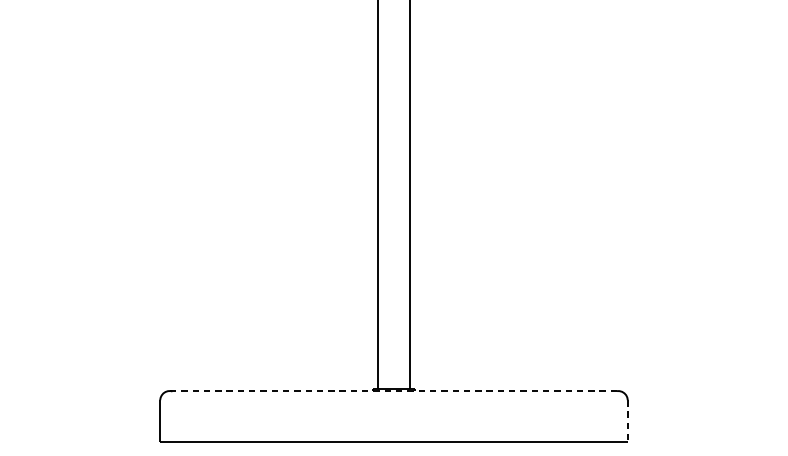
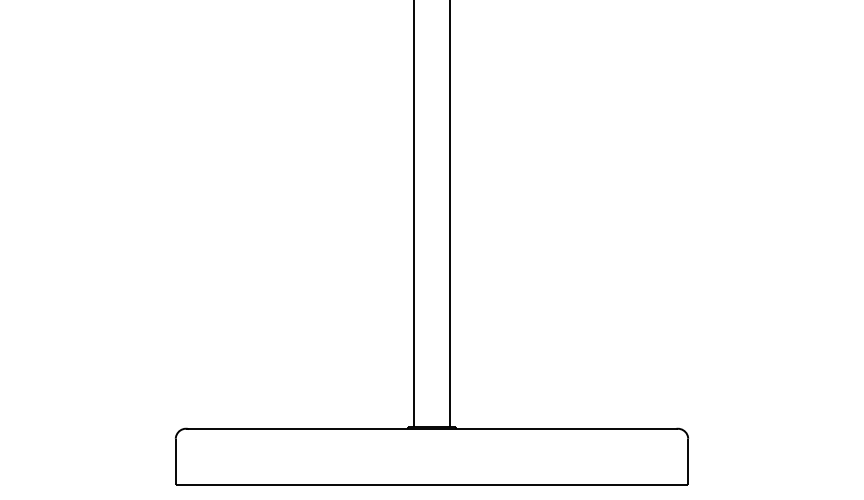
line: (394, 390) -> (432, 428), dashed -> solid
line: (627, 421) -> (688, 462), dashed -> solid

